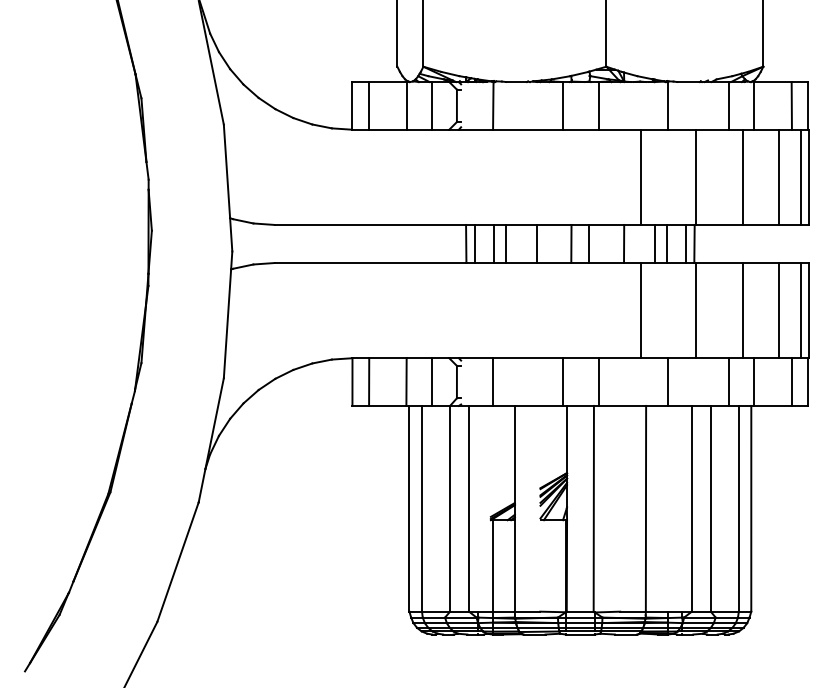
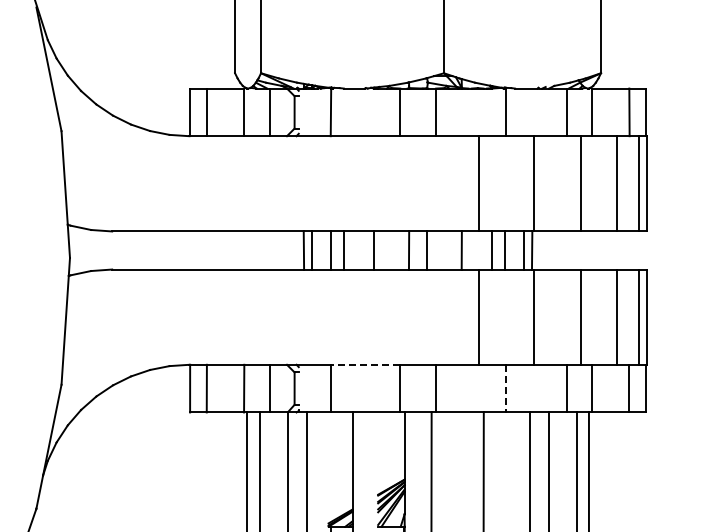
line: (527, 358) -> (365, 365), solid -> dashed
line: (668, 382) -> (506, 389), solid -> dashed

